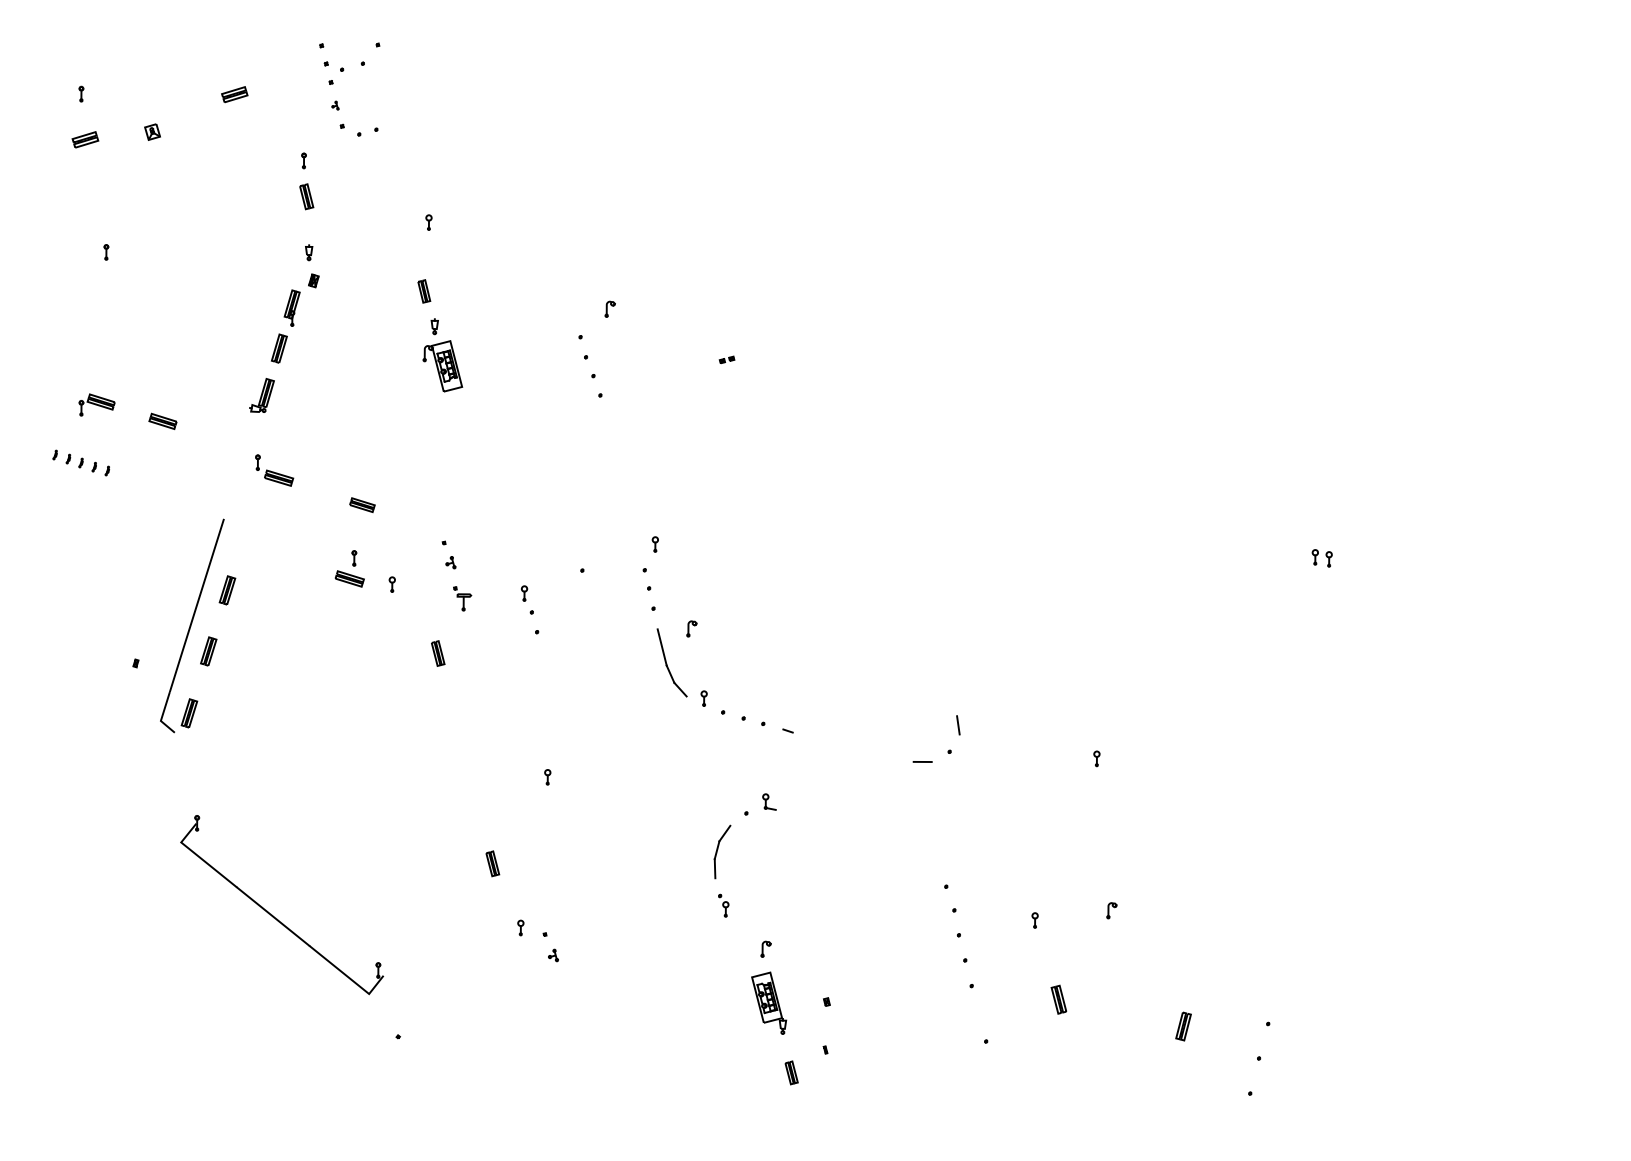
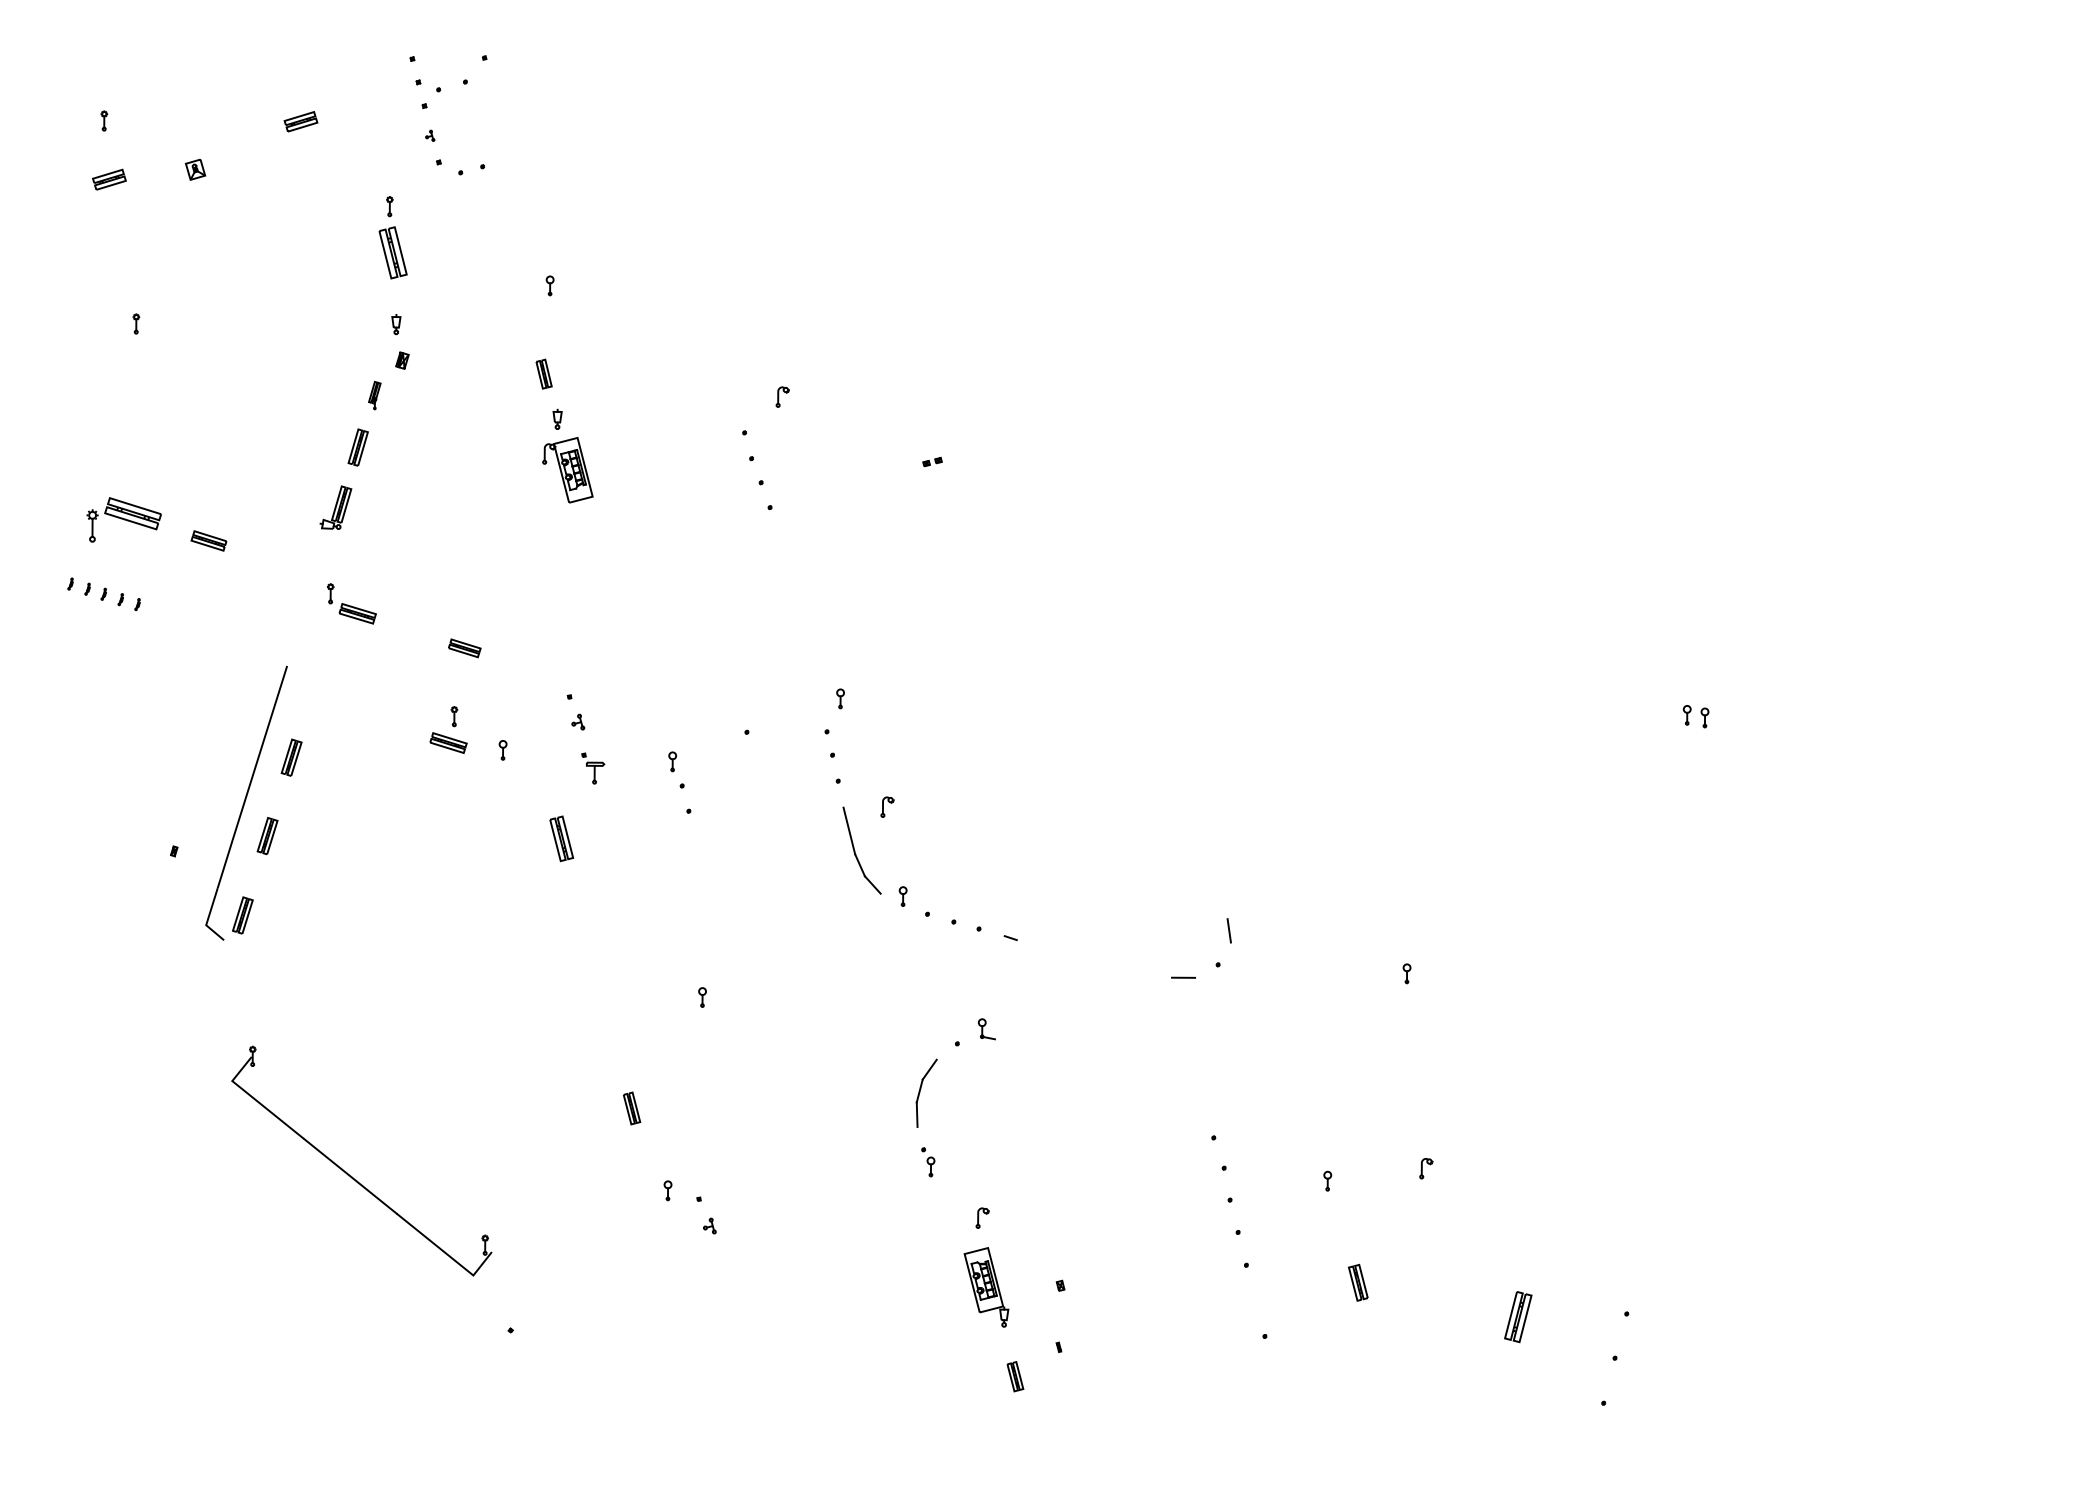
part: (306, 196) -> (393, 252), size x1.6
part: (292, 308) -> (374, 395), size x0.6
part: (96, 404) -> (123, 519), size x1.6
part: (438, 653) -> (562, 838), size x1.4
part: (1183, 1026) -> (1517, 1317), size x1.4

